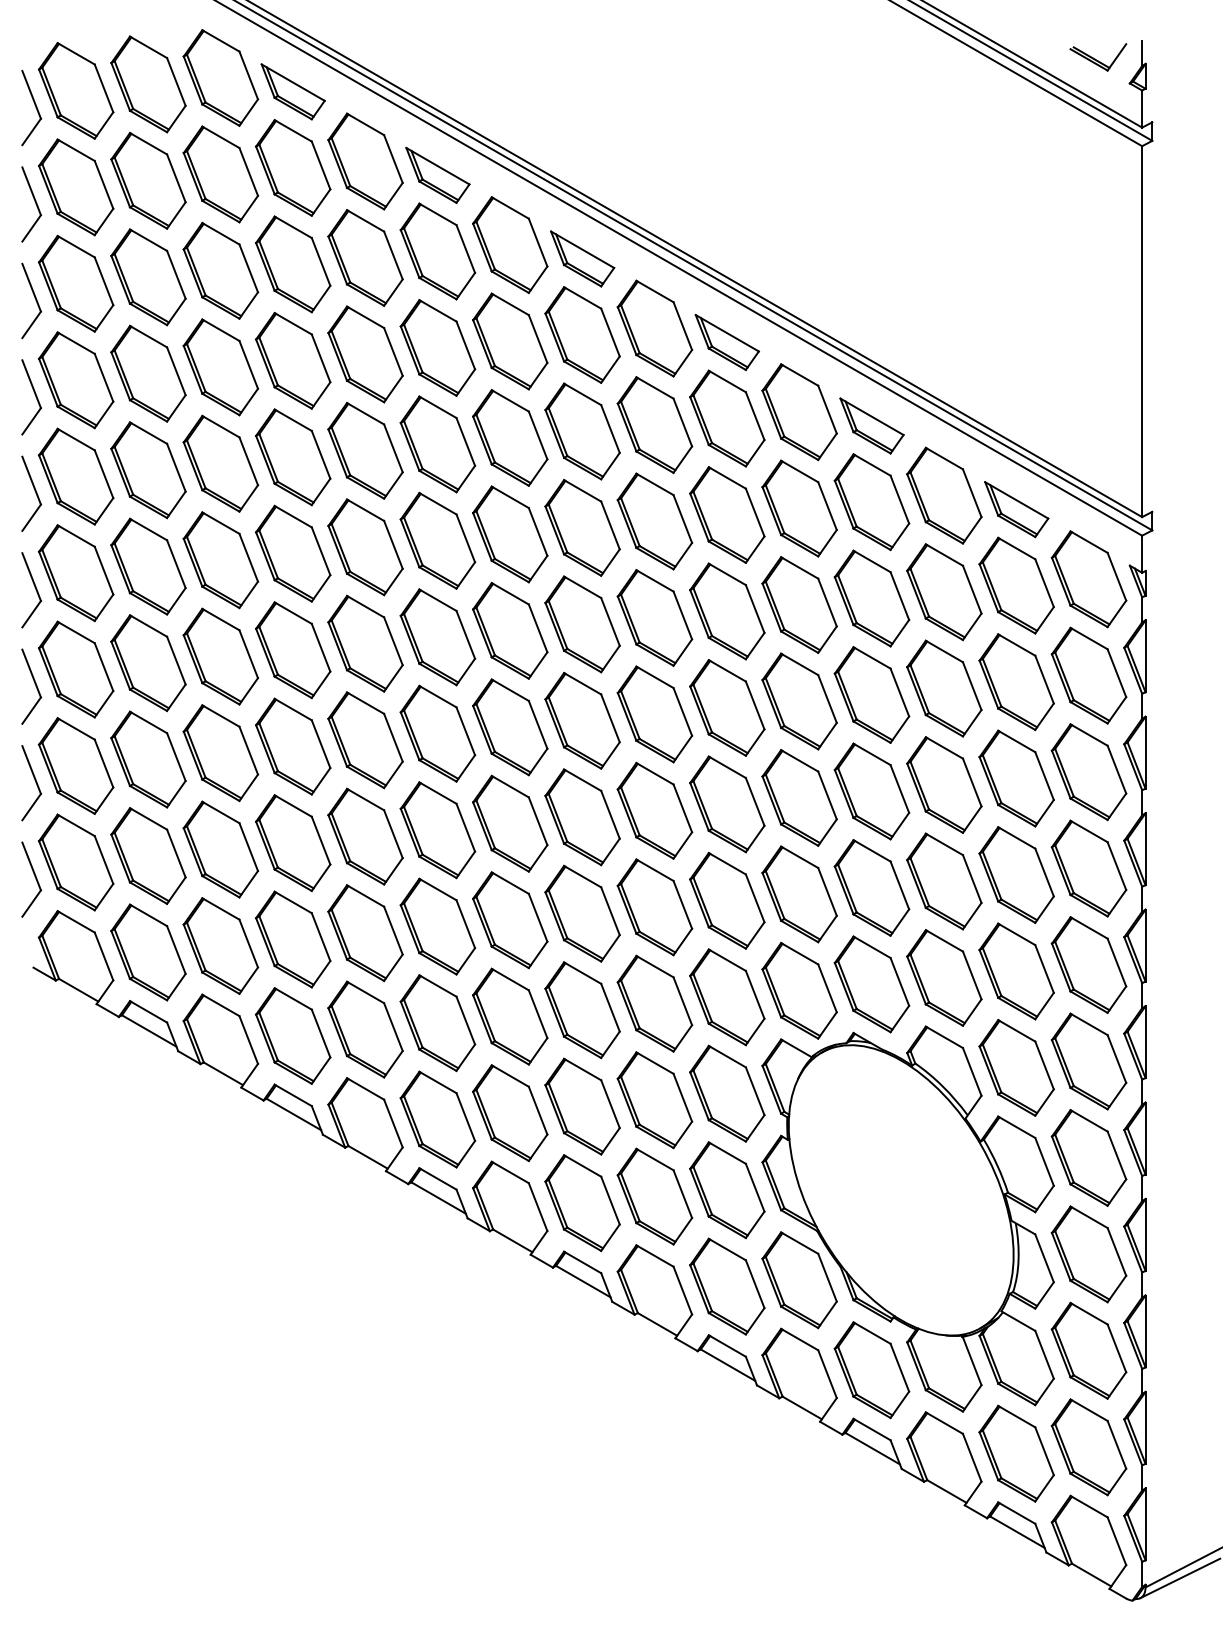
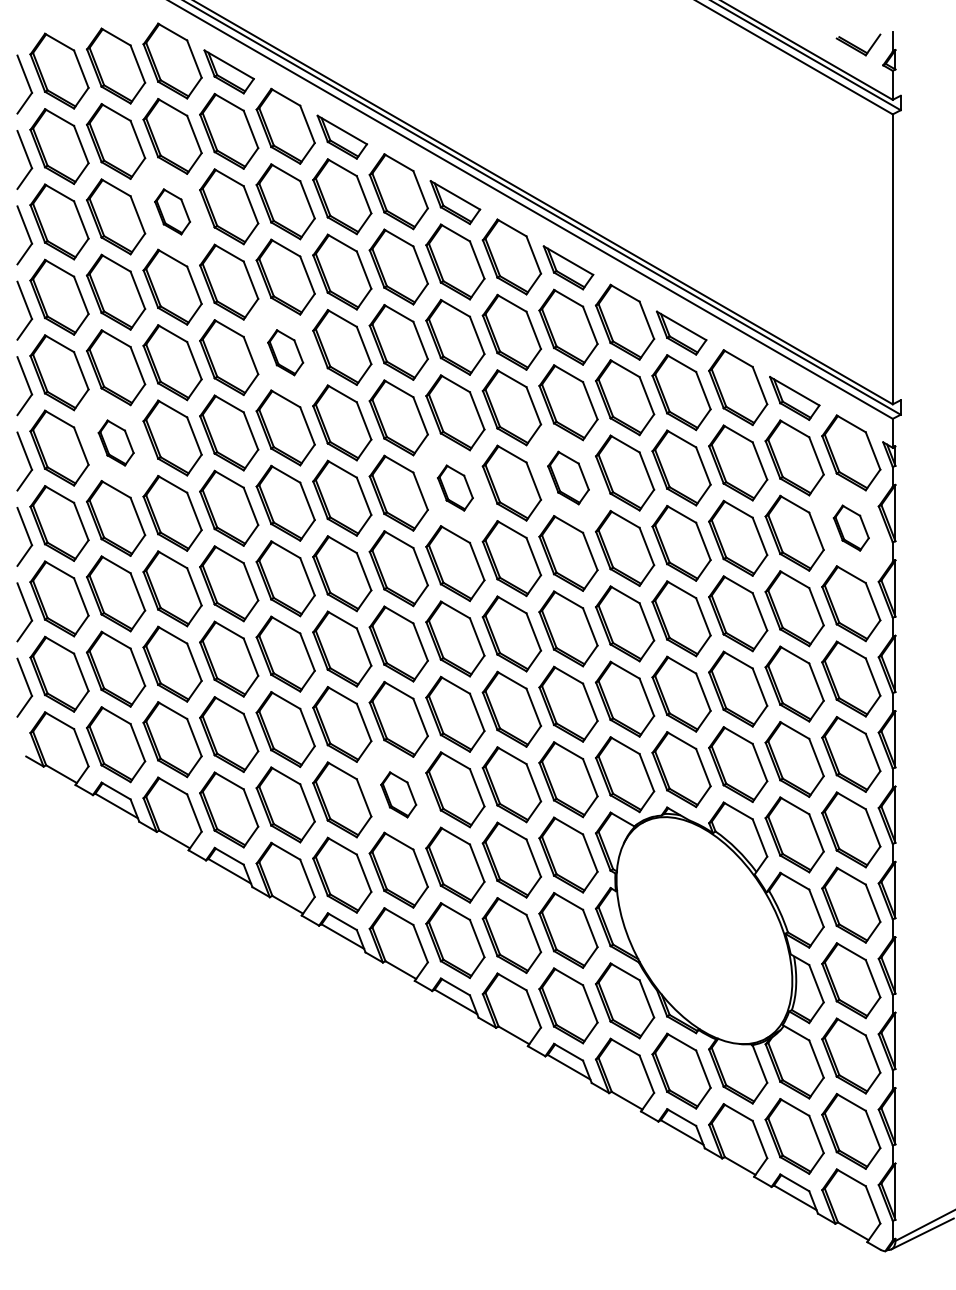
part: (220, 270) -> (172, 211), size x0.6
part: (365, 450) -> (285, 352), size x0.6
part: (149, 565) -> (116, 442), size x0.6
part: (727, 610) -> (568, 477), size x0.7
part: (582, 623) -> (455, 487), size x0.6
part: (1089, 674) -> (851, 527), size x0.6
part: (509, 1016) -> (398, 794), size x0.6

